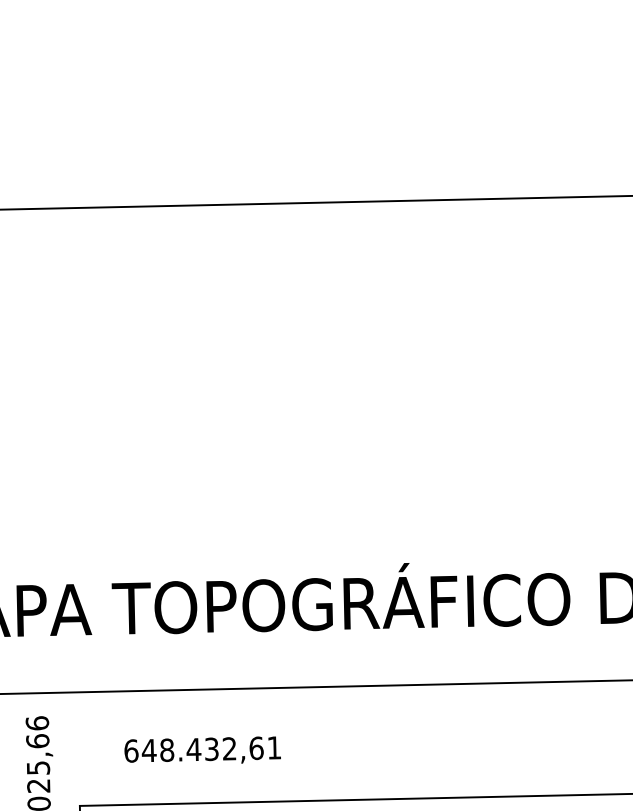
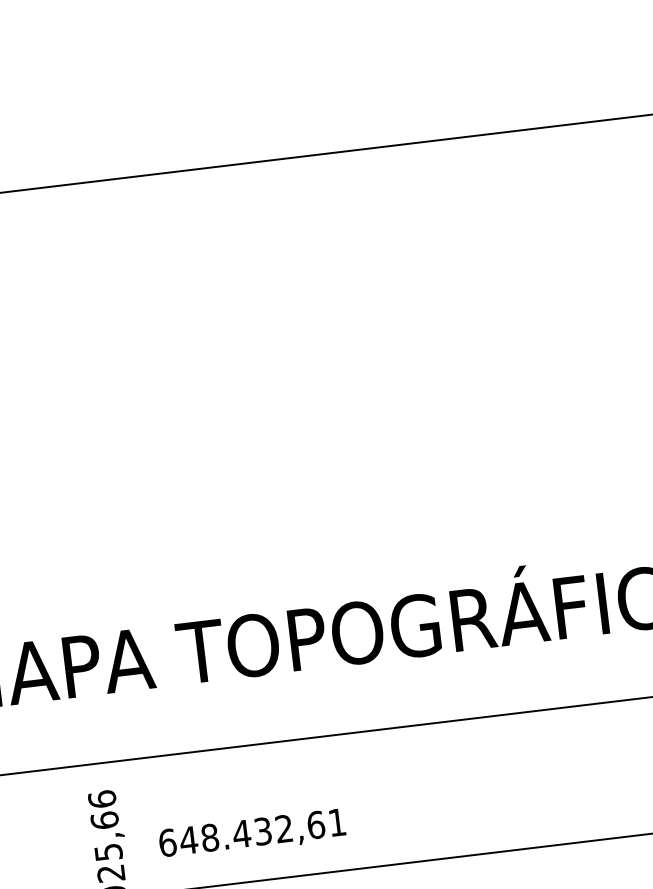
text: (202, 749) -> (252, 832), moved

